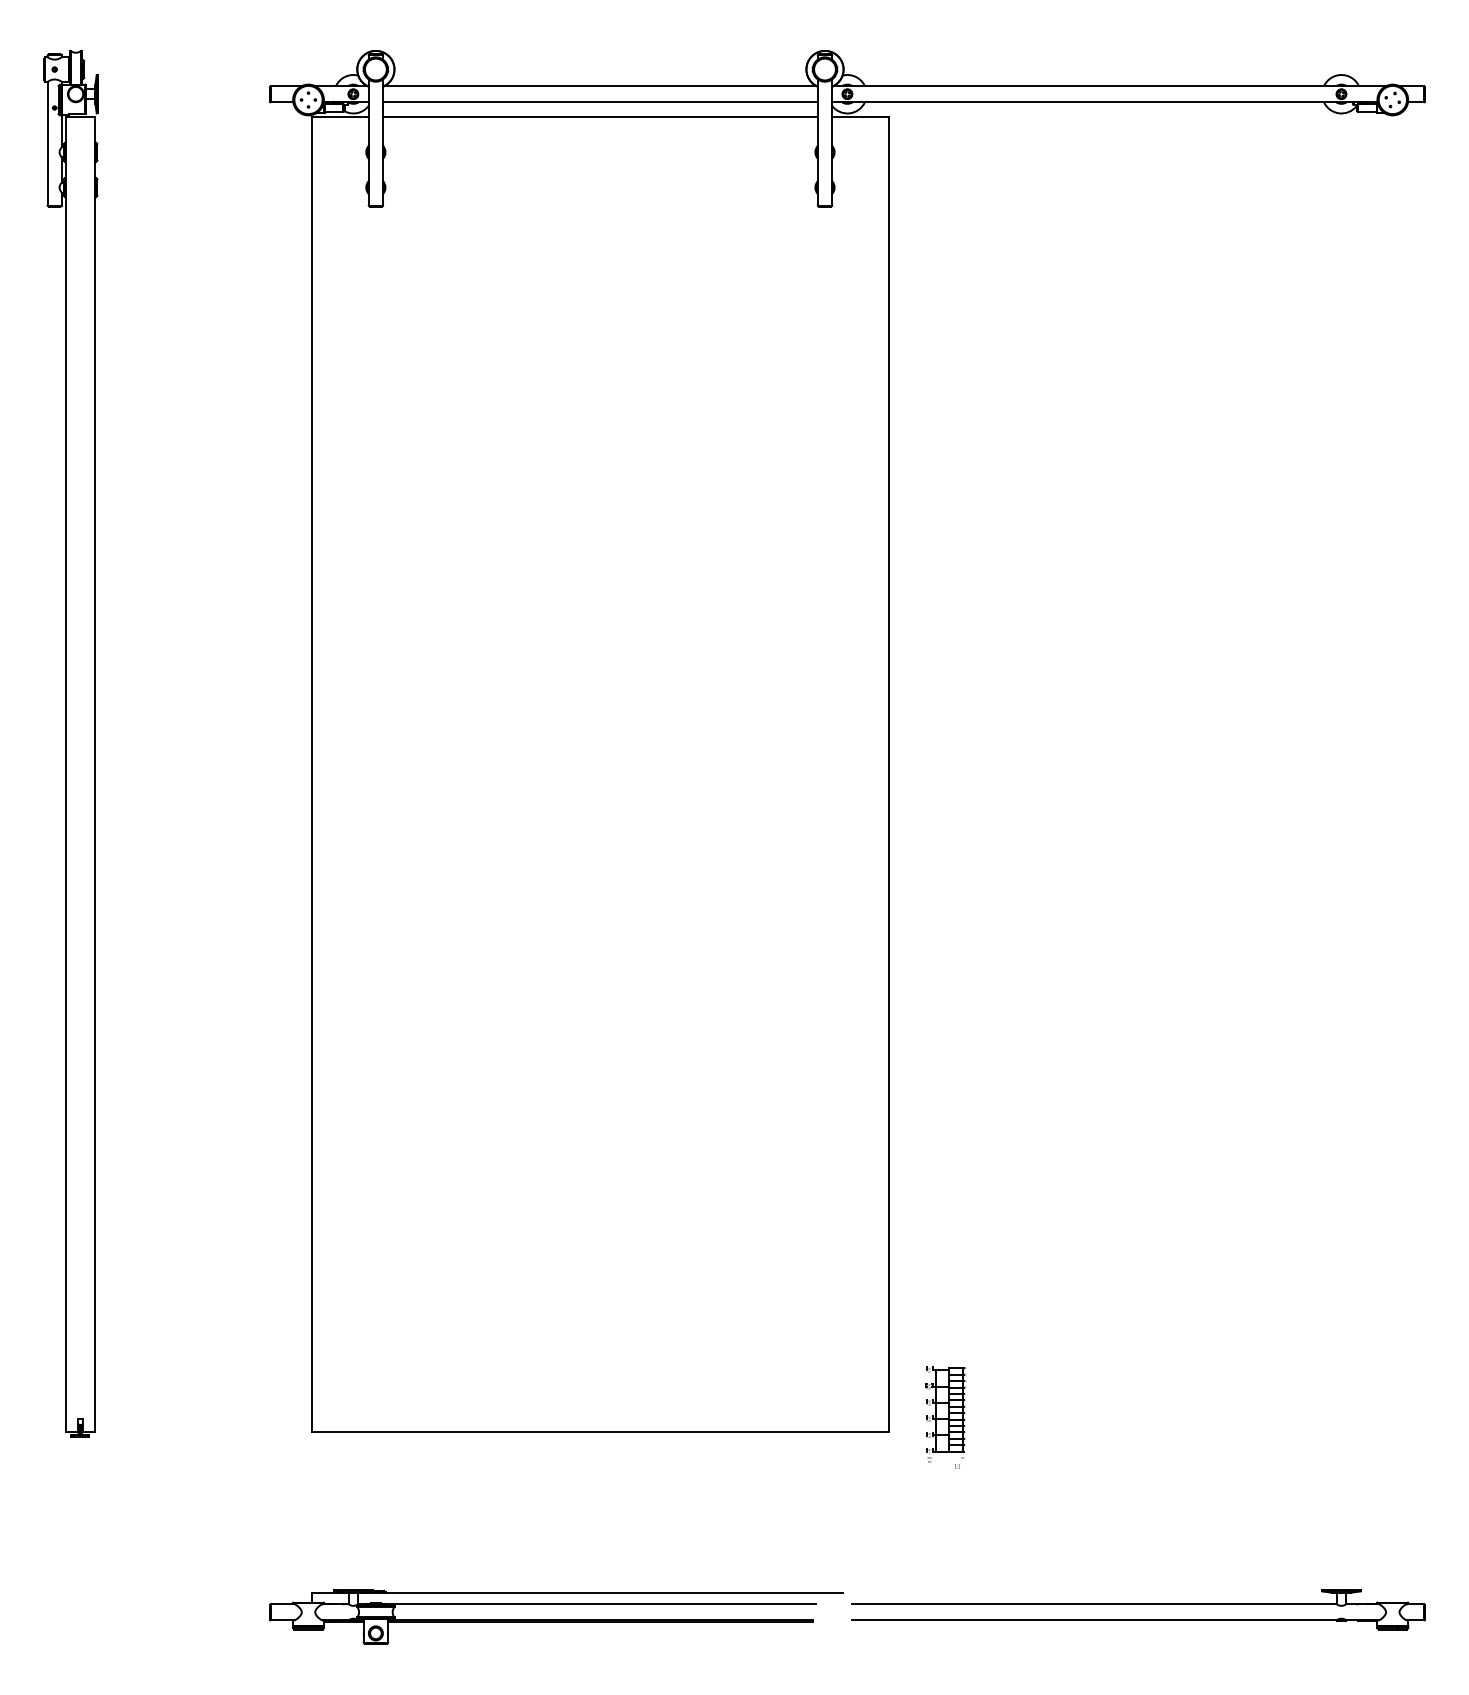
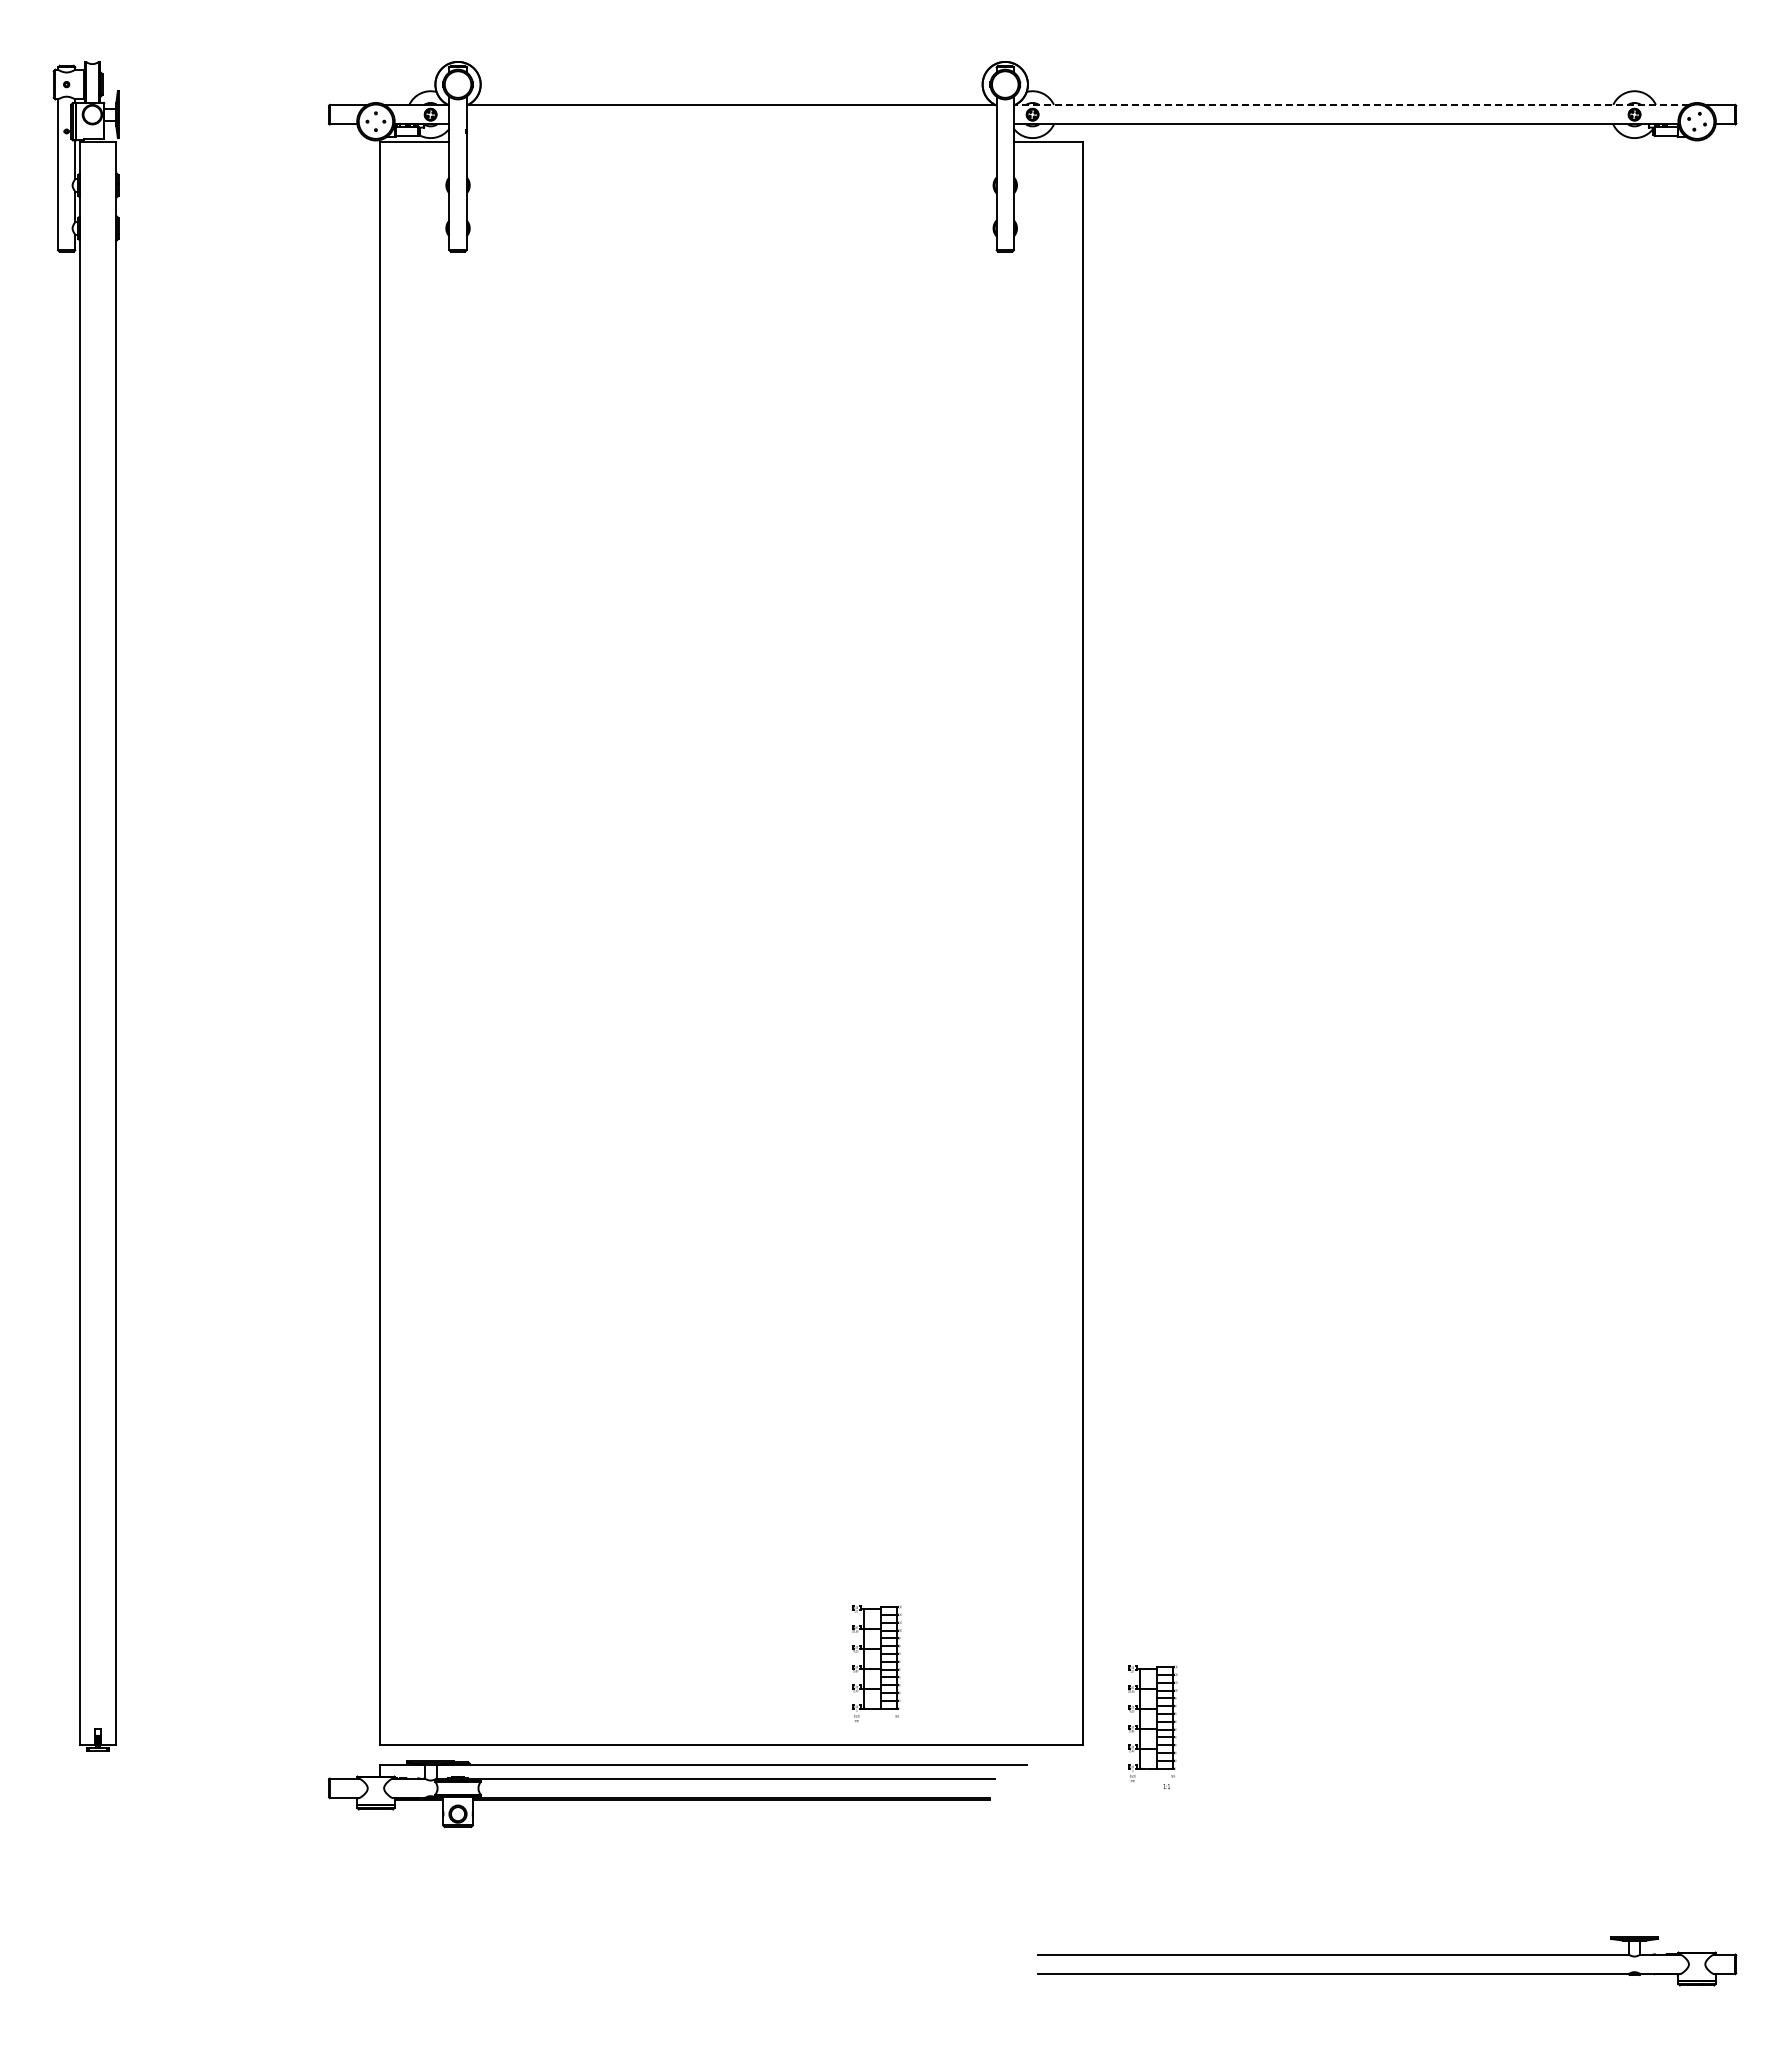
line: (1109, 85) -> (1352, 104), solid -> dashed
line: (600, 102) -> (731, 124), removed
line: (600, 117) -> (731, 142), removed
part: (719, 1365) -> (876, 1663), added
part: (555, 1617) -> (677, 1794), moved

